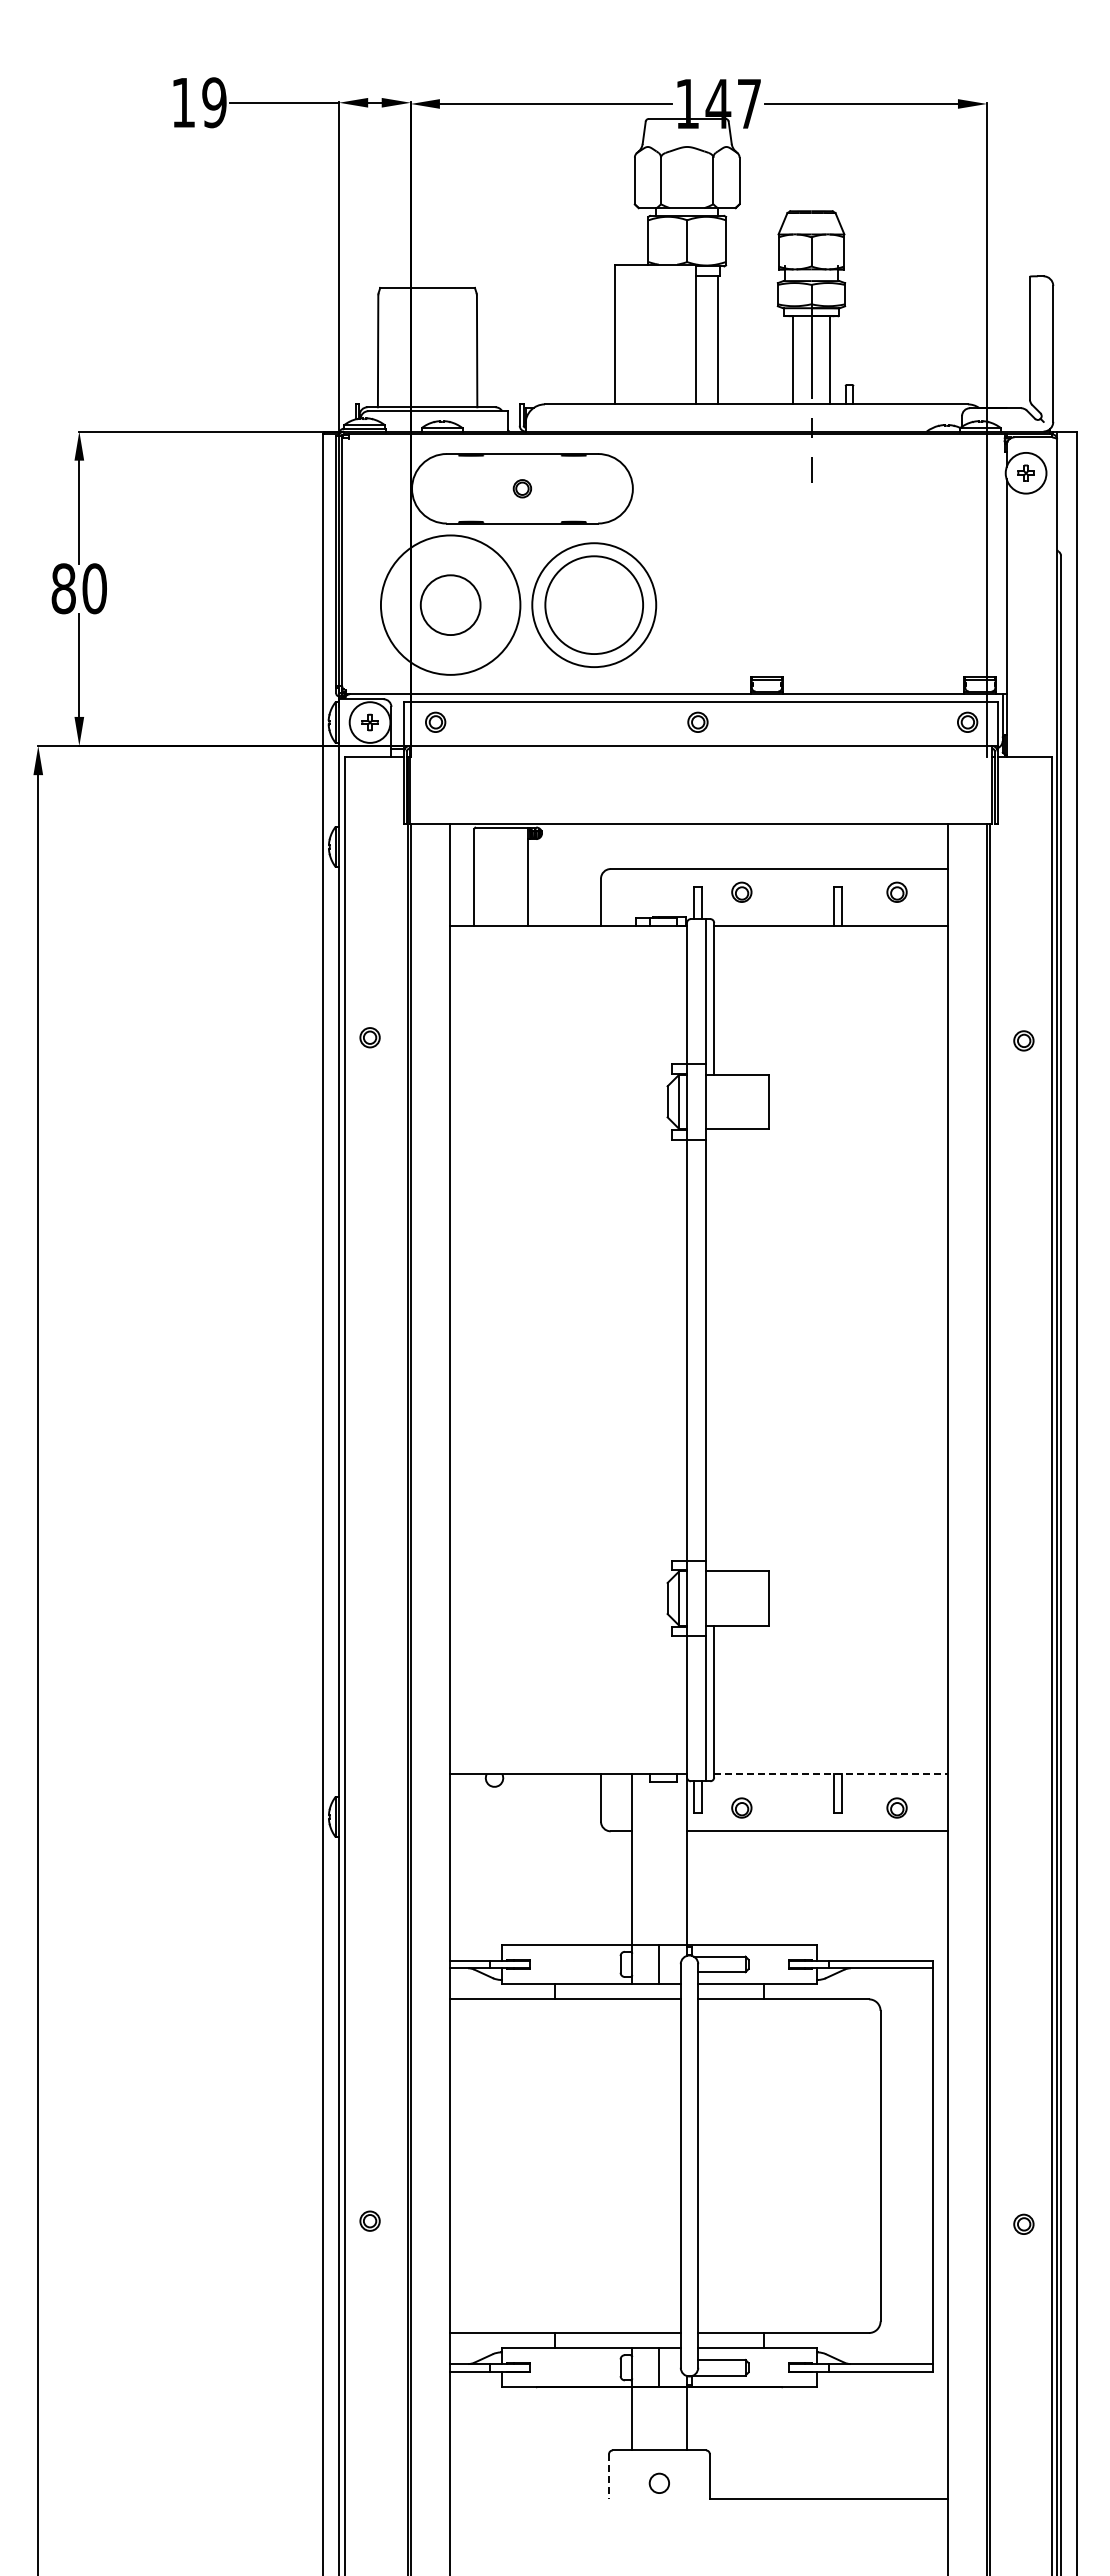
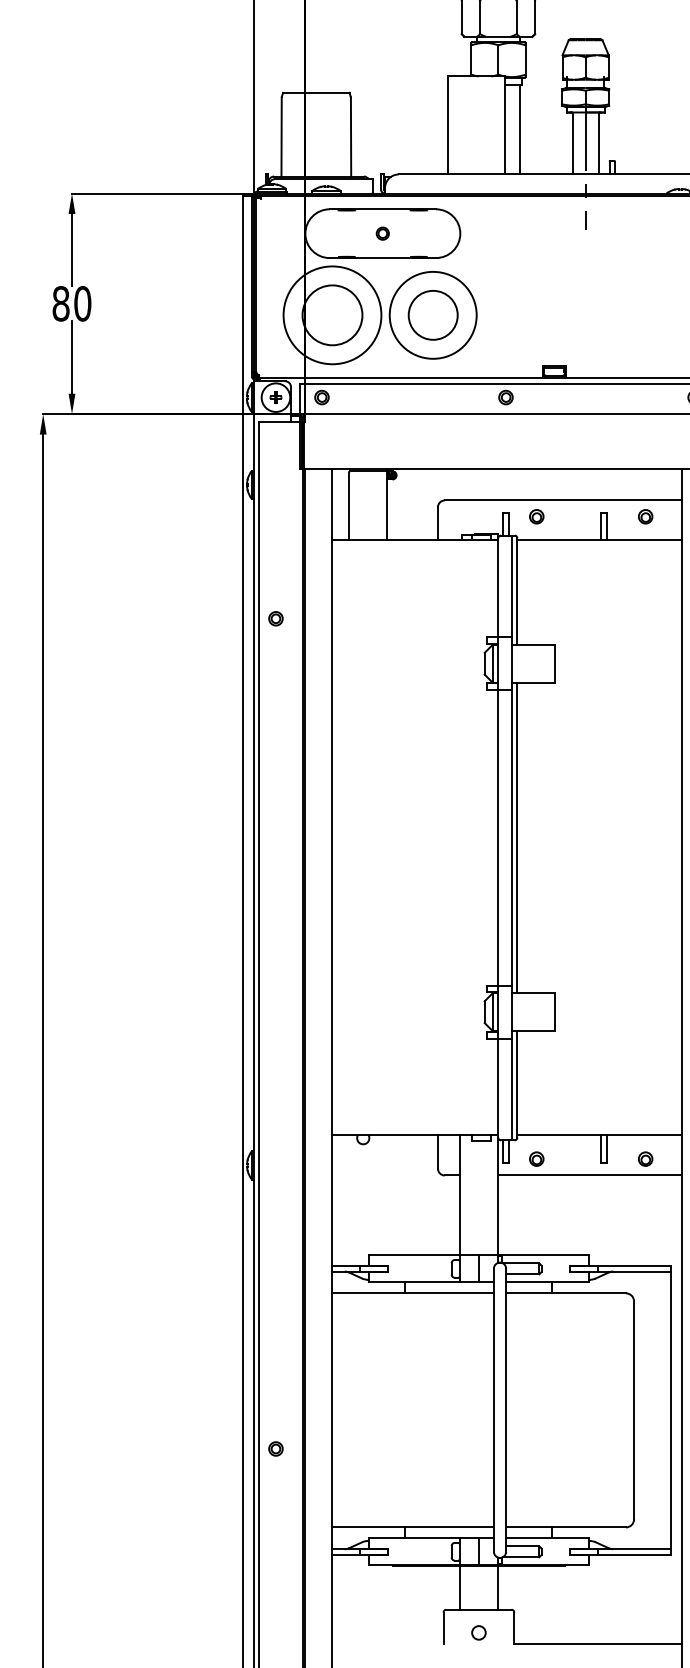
circle: (450, 604) -> (332, 314), size x1.43
circle: (594, 605) -> (433, 315), size x0.71
line: (714, 1350) -> (517, 838), added
line: (831, 1774) -> (599, 1135), dashed -> solid
line: (608, 2477) -> (443, 1628), dashed -> solid

